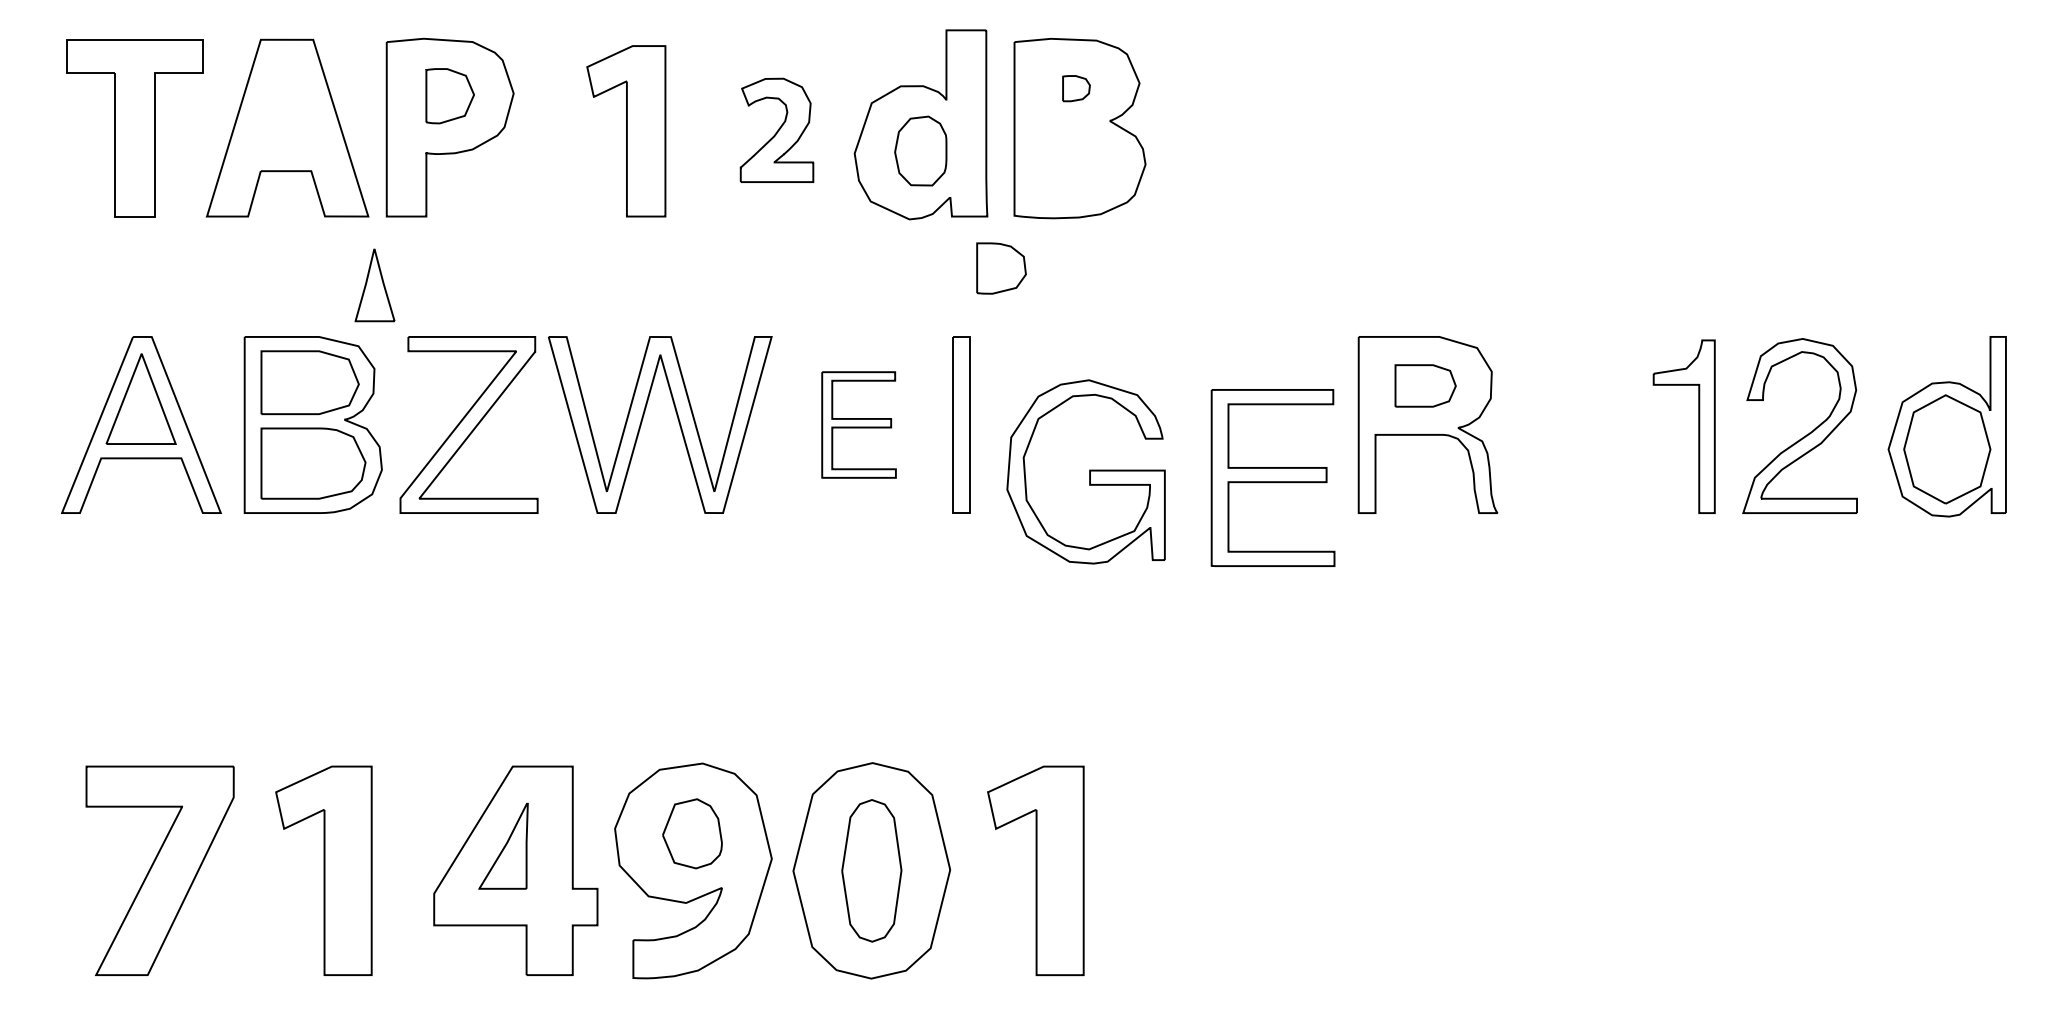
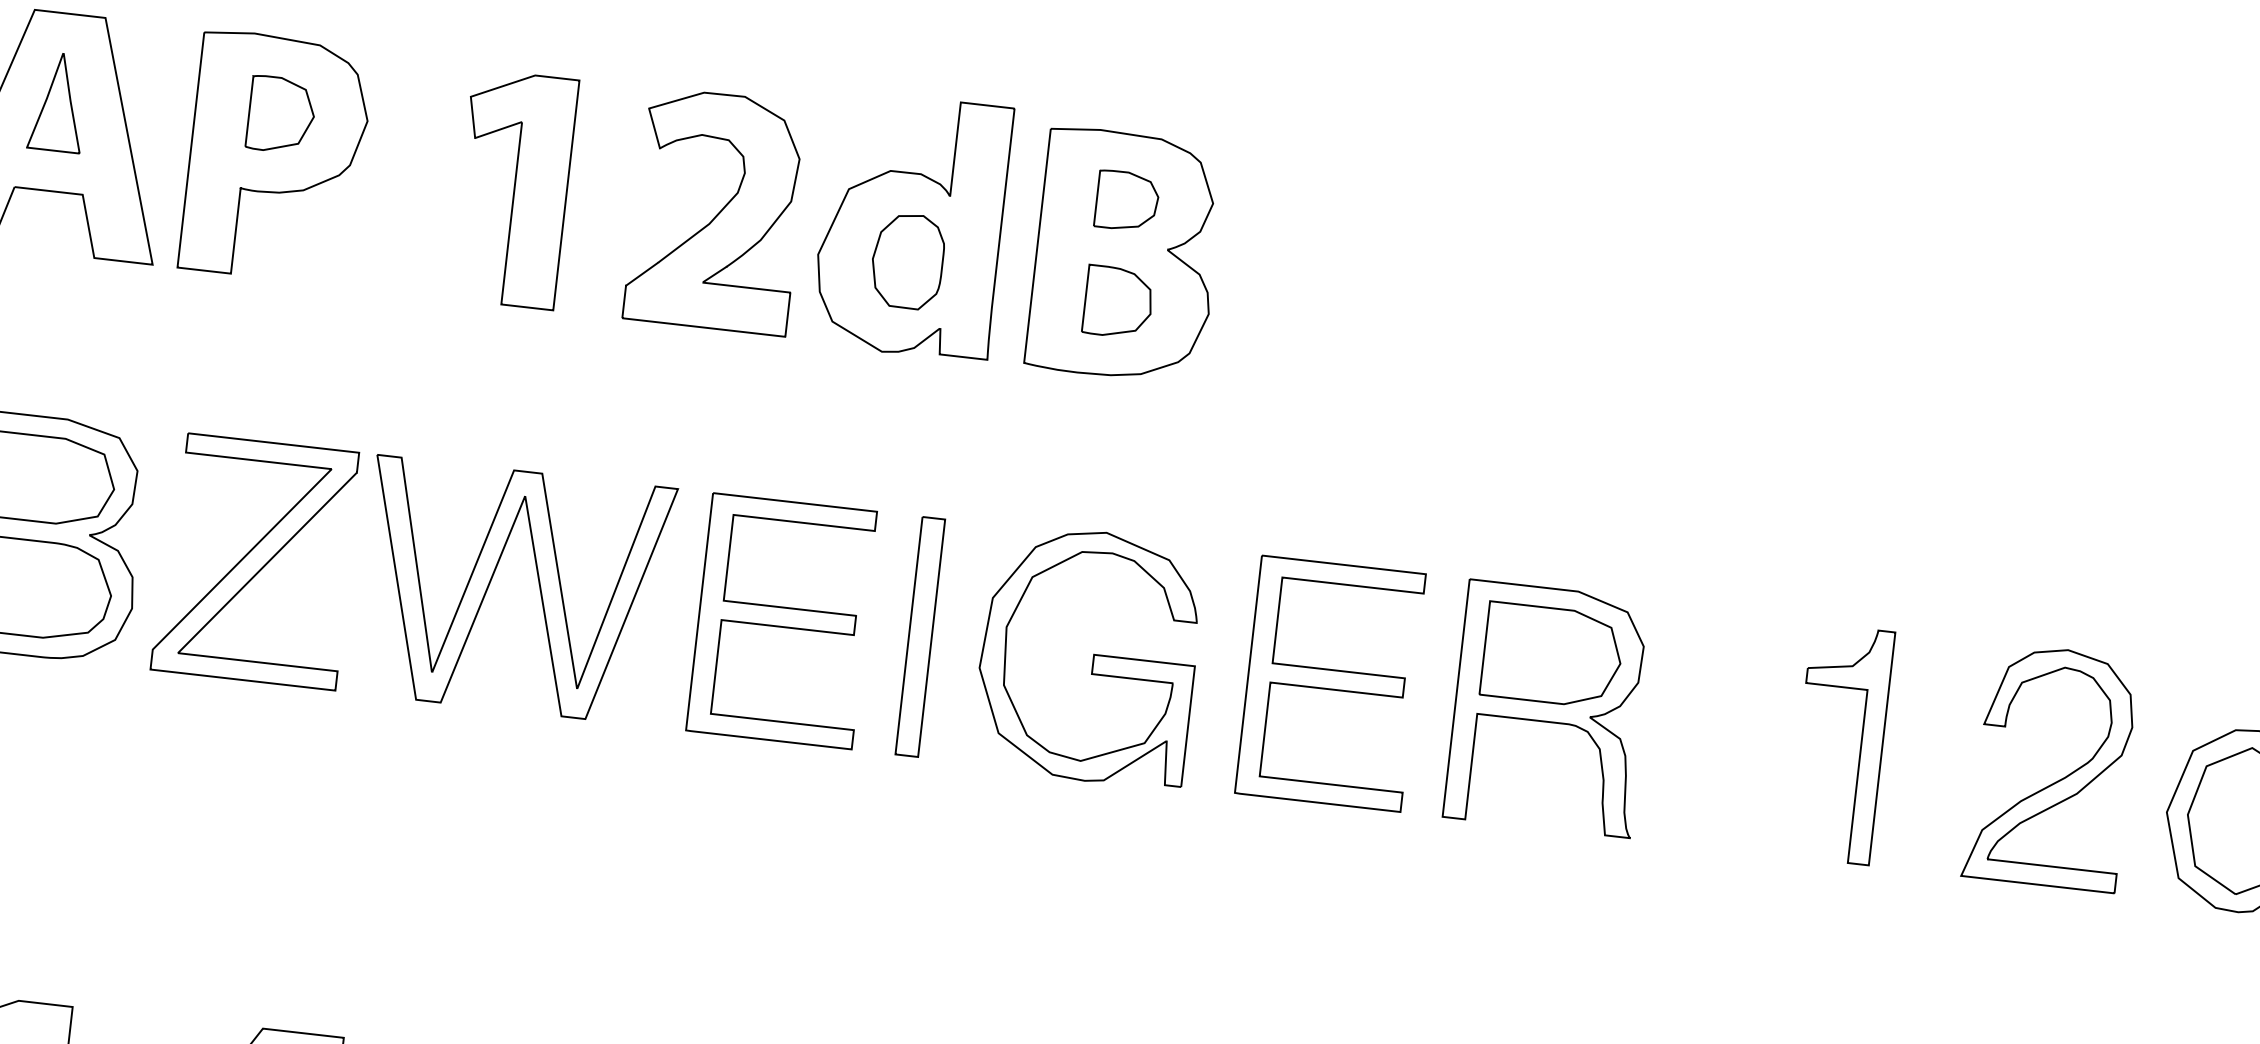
part: (1076, 88) -> (1127, 200), size x1.67
part: (776, 130) -> (716, 211), size x1.67
part: (1001, 268) -> (1118, 302), moved
curve: (367, 283) -> (48, 98), moved
part: (1425, 385) -> (1552, 654), size x1.67
part: (858, 424) -> (781, 620), size x1.67
part: (1698, 426) -> (1860, 746), moved
part: (1085, 471) -> (1087, 655), moved
part: (1272, 477) -> (1330, 682), moved

